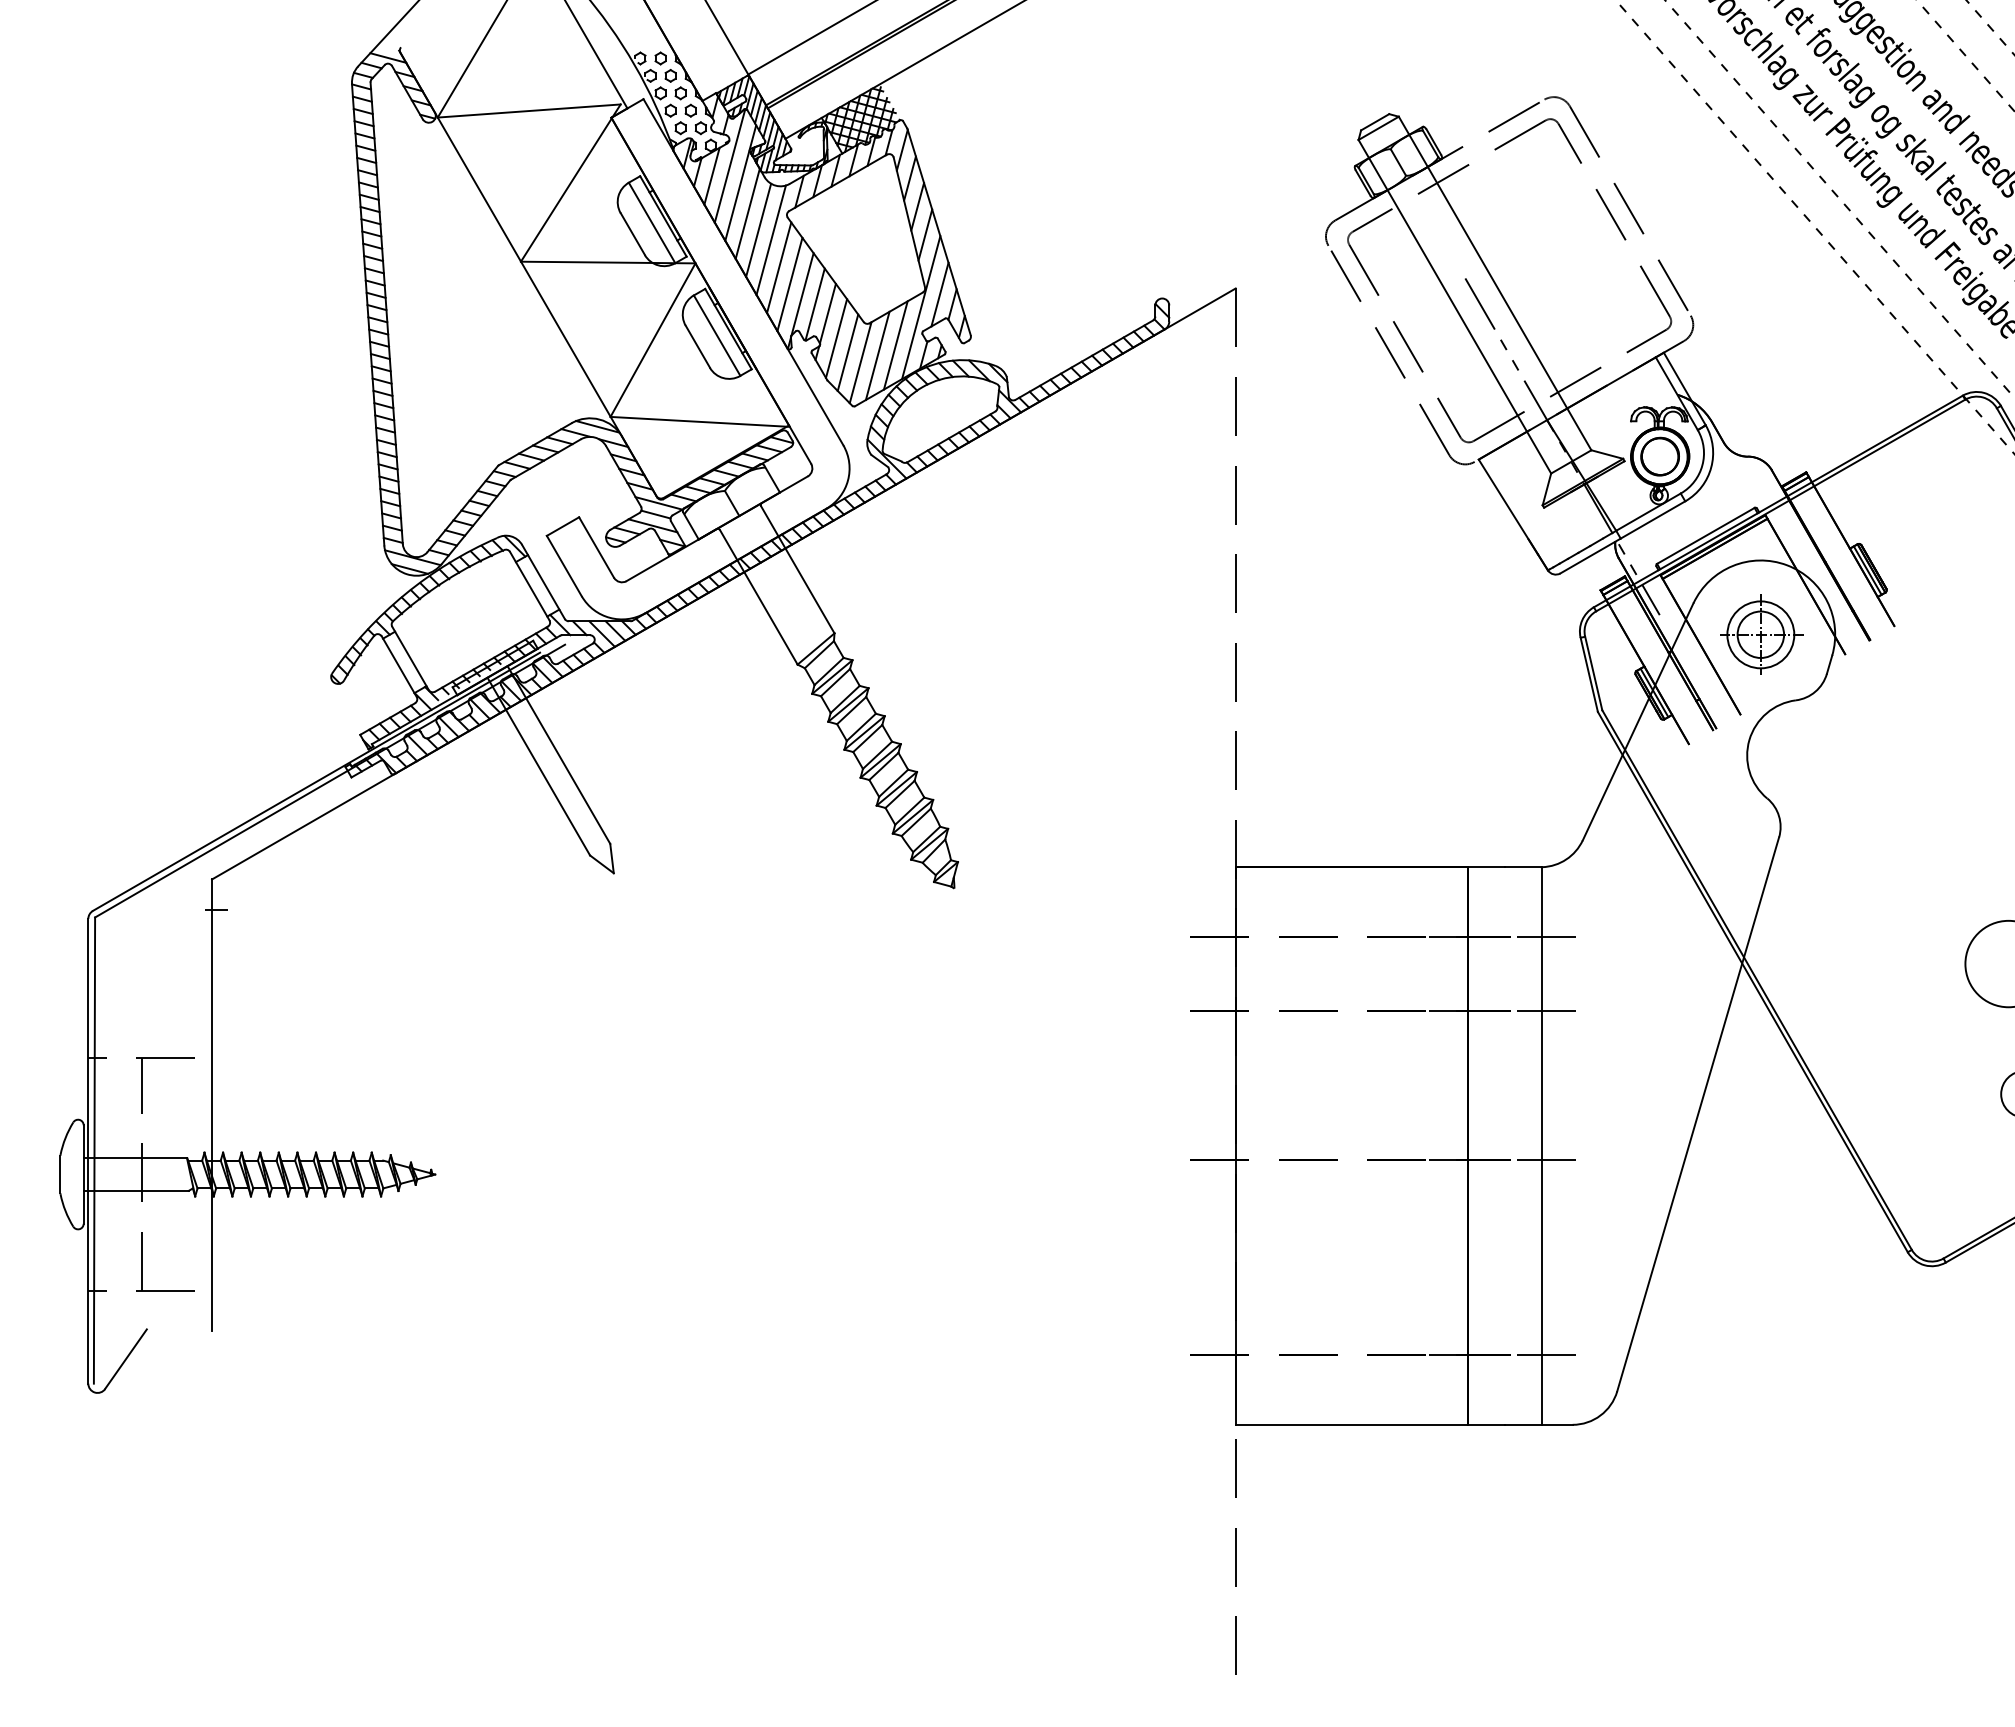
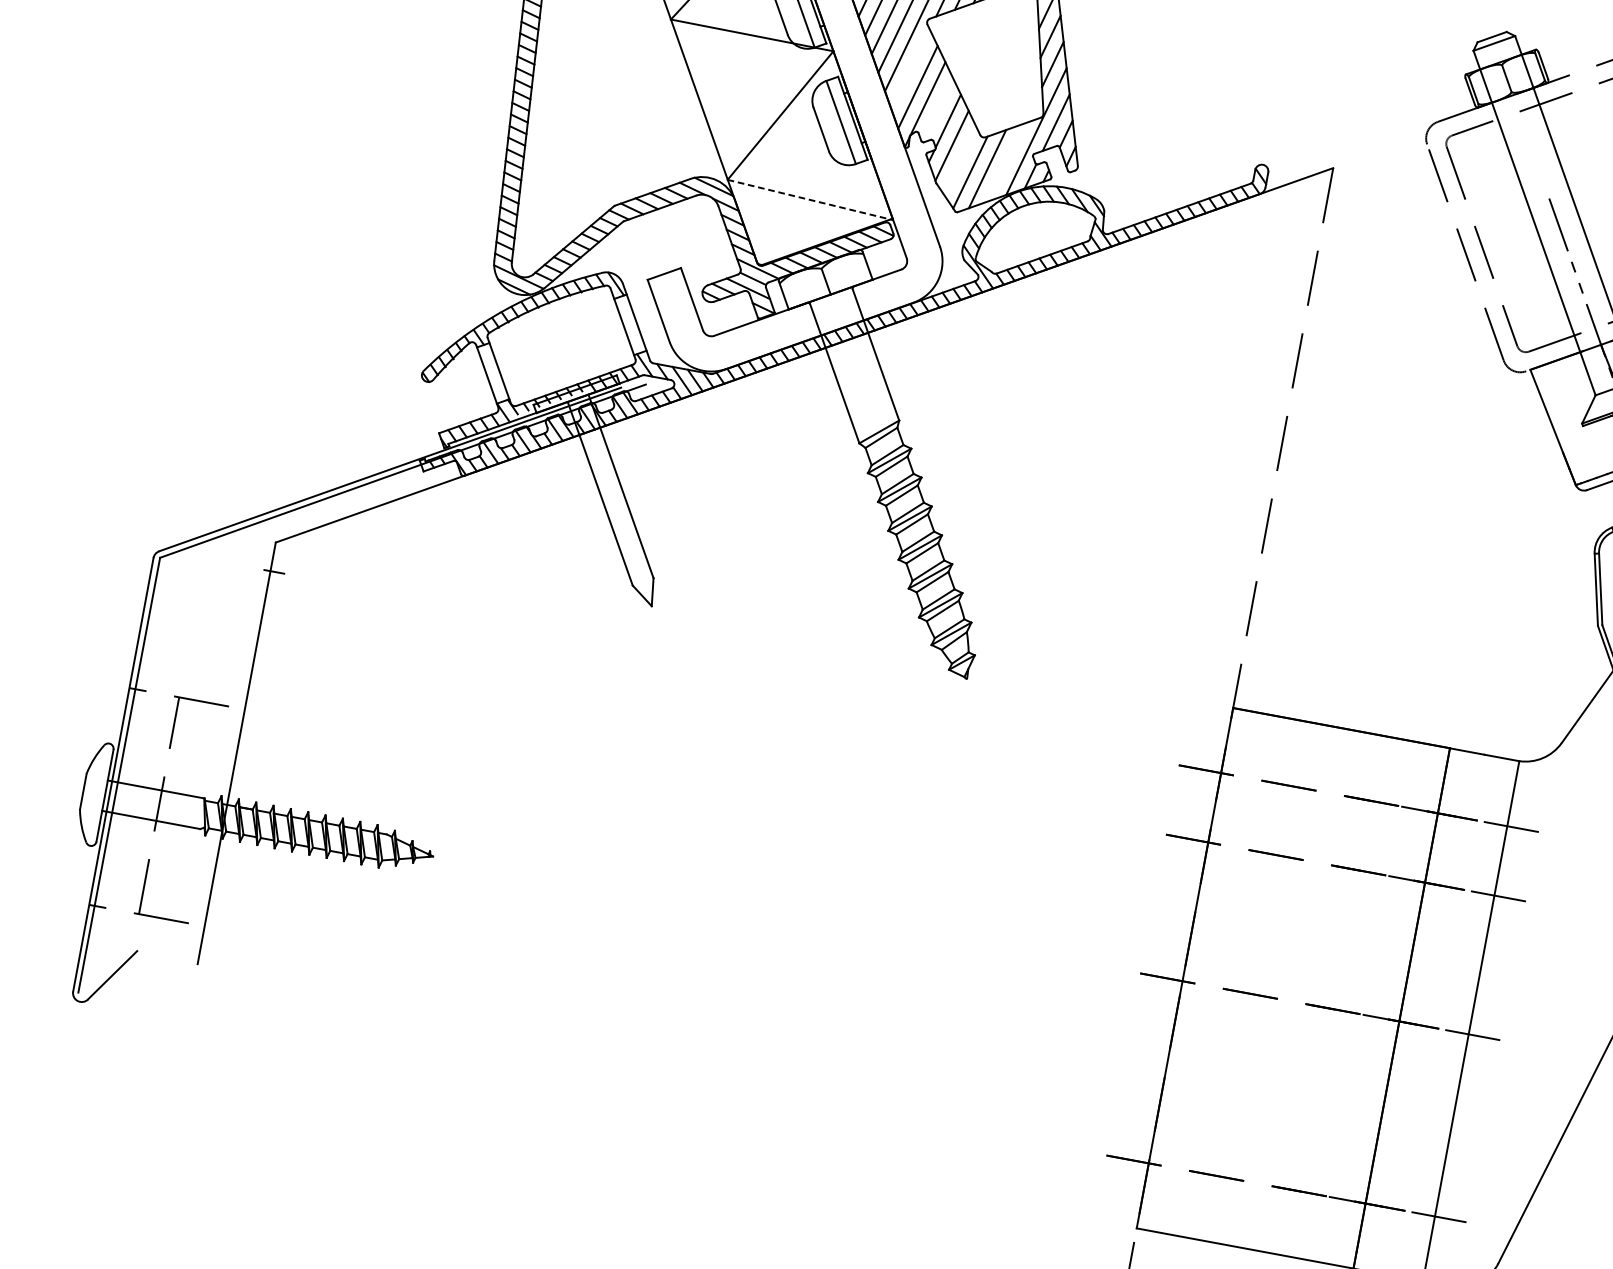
line: (779, 267) -> (911, 69), removed
line: (814, 304) -> (937, 110), removed
line: (895, 345) -> (1005, 162), removed
line: (847, 352) -> (959, 160), removed
line: (700, 421) -> (810, 199), solid -> dashed

